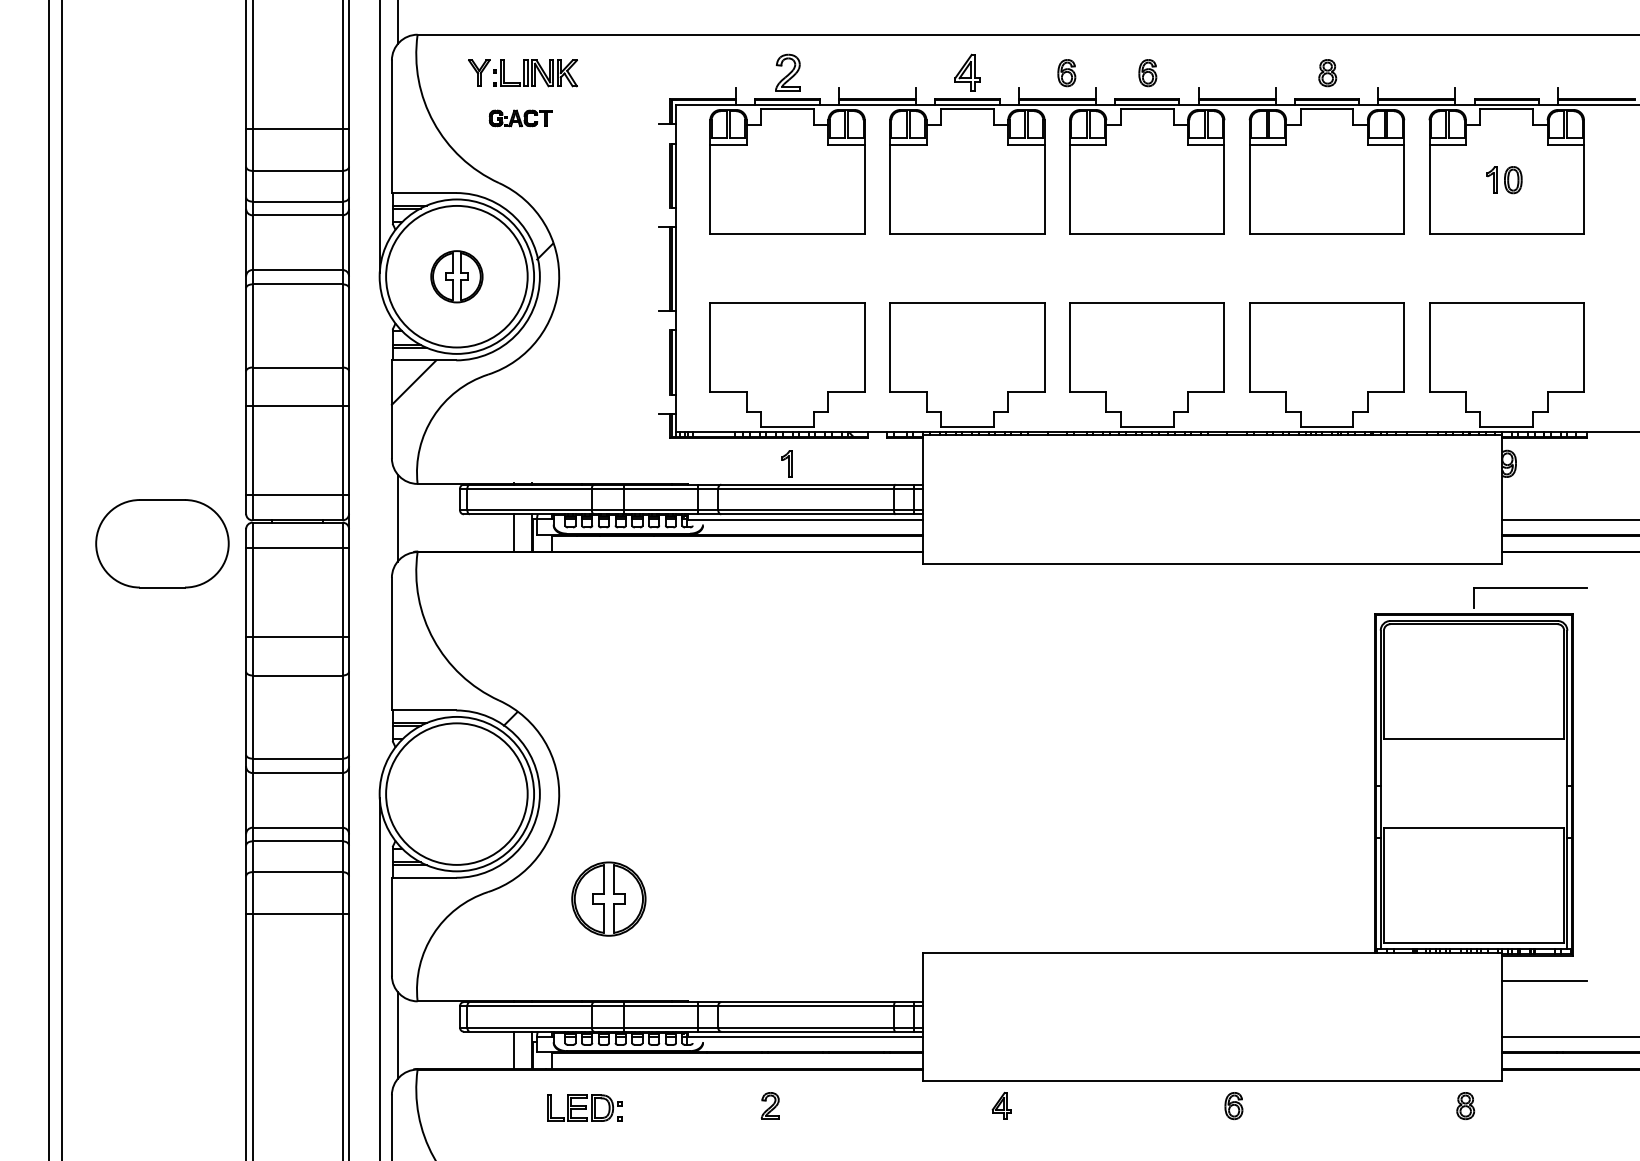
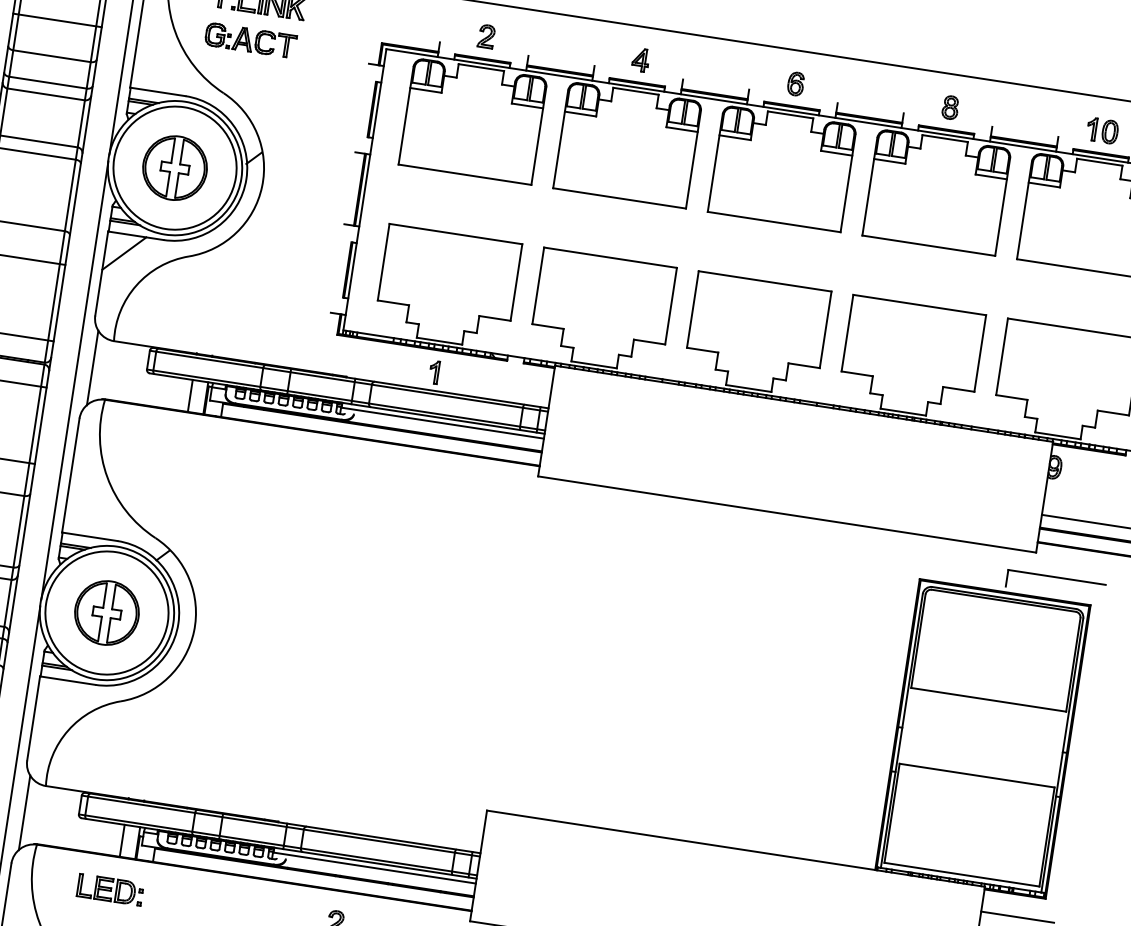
part: (787, 72) -> (486, 36), size x0.71
part: (966, 72) -> (640, 59), size x0.71
part: (1066, 73) -> (725, 73), removed
part: (520, 118) -> (250, 40), size x1.67
part: (1504, 180) -> (1102, 131), moved
part: (456, 276) -> (174, 167), size x1.43
line: (379, 535) -> (74, 380), added
part: (608, 898) -> (106, 612), moved
part: (584, 1107) -> (110, 889), moved

